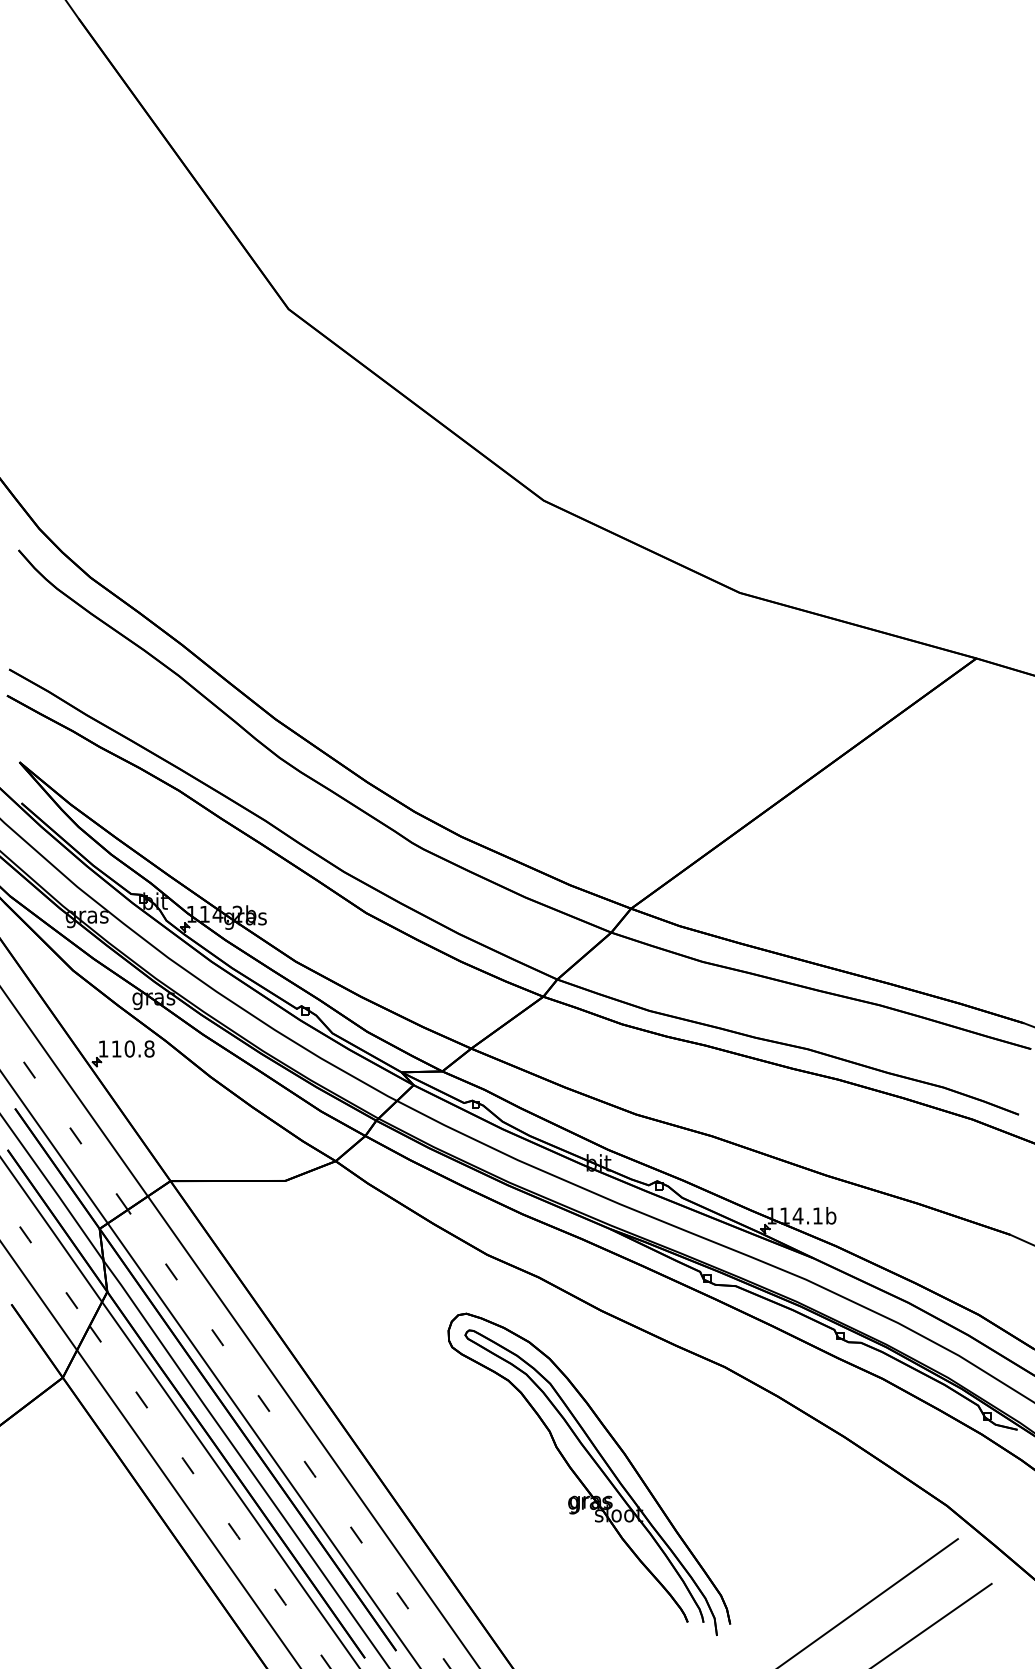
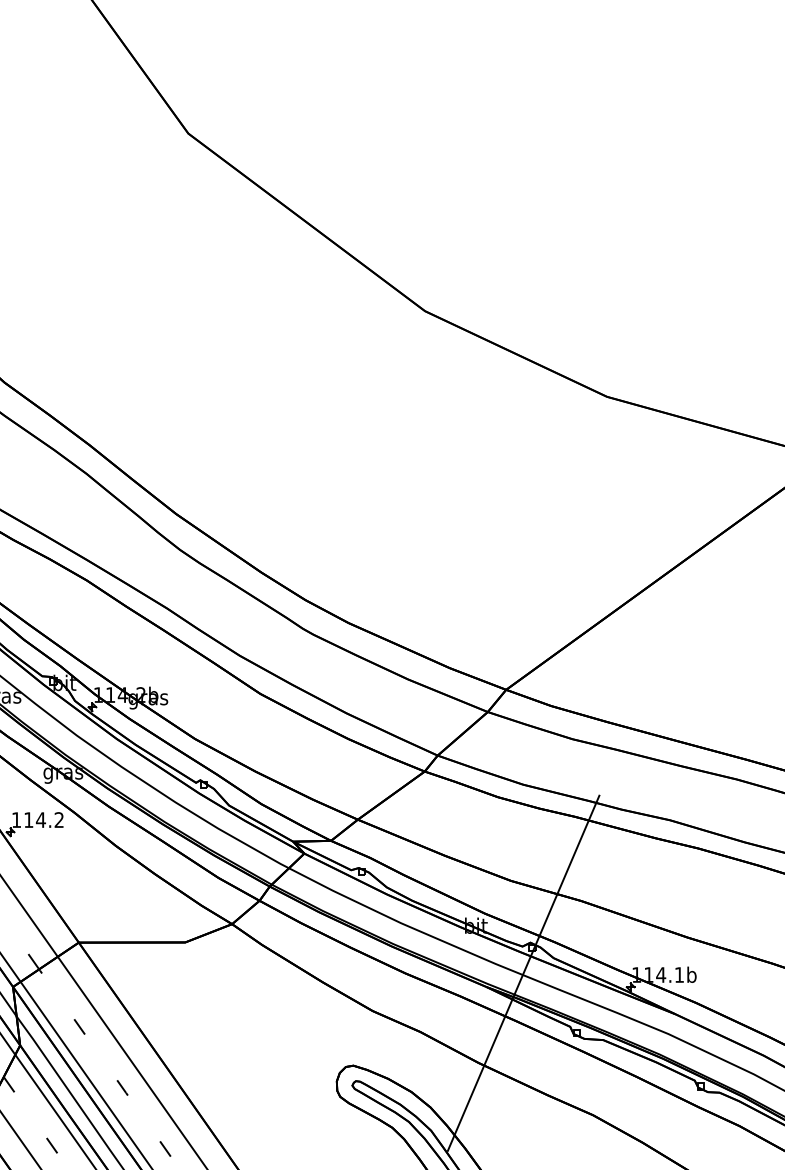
text: (139, 1048) -> (50, 819), 110.8 -> 114.2
line: (649, 1213) -> (523, 972), added

